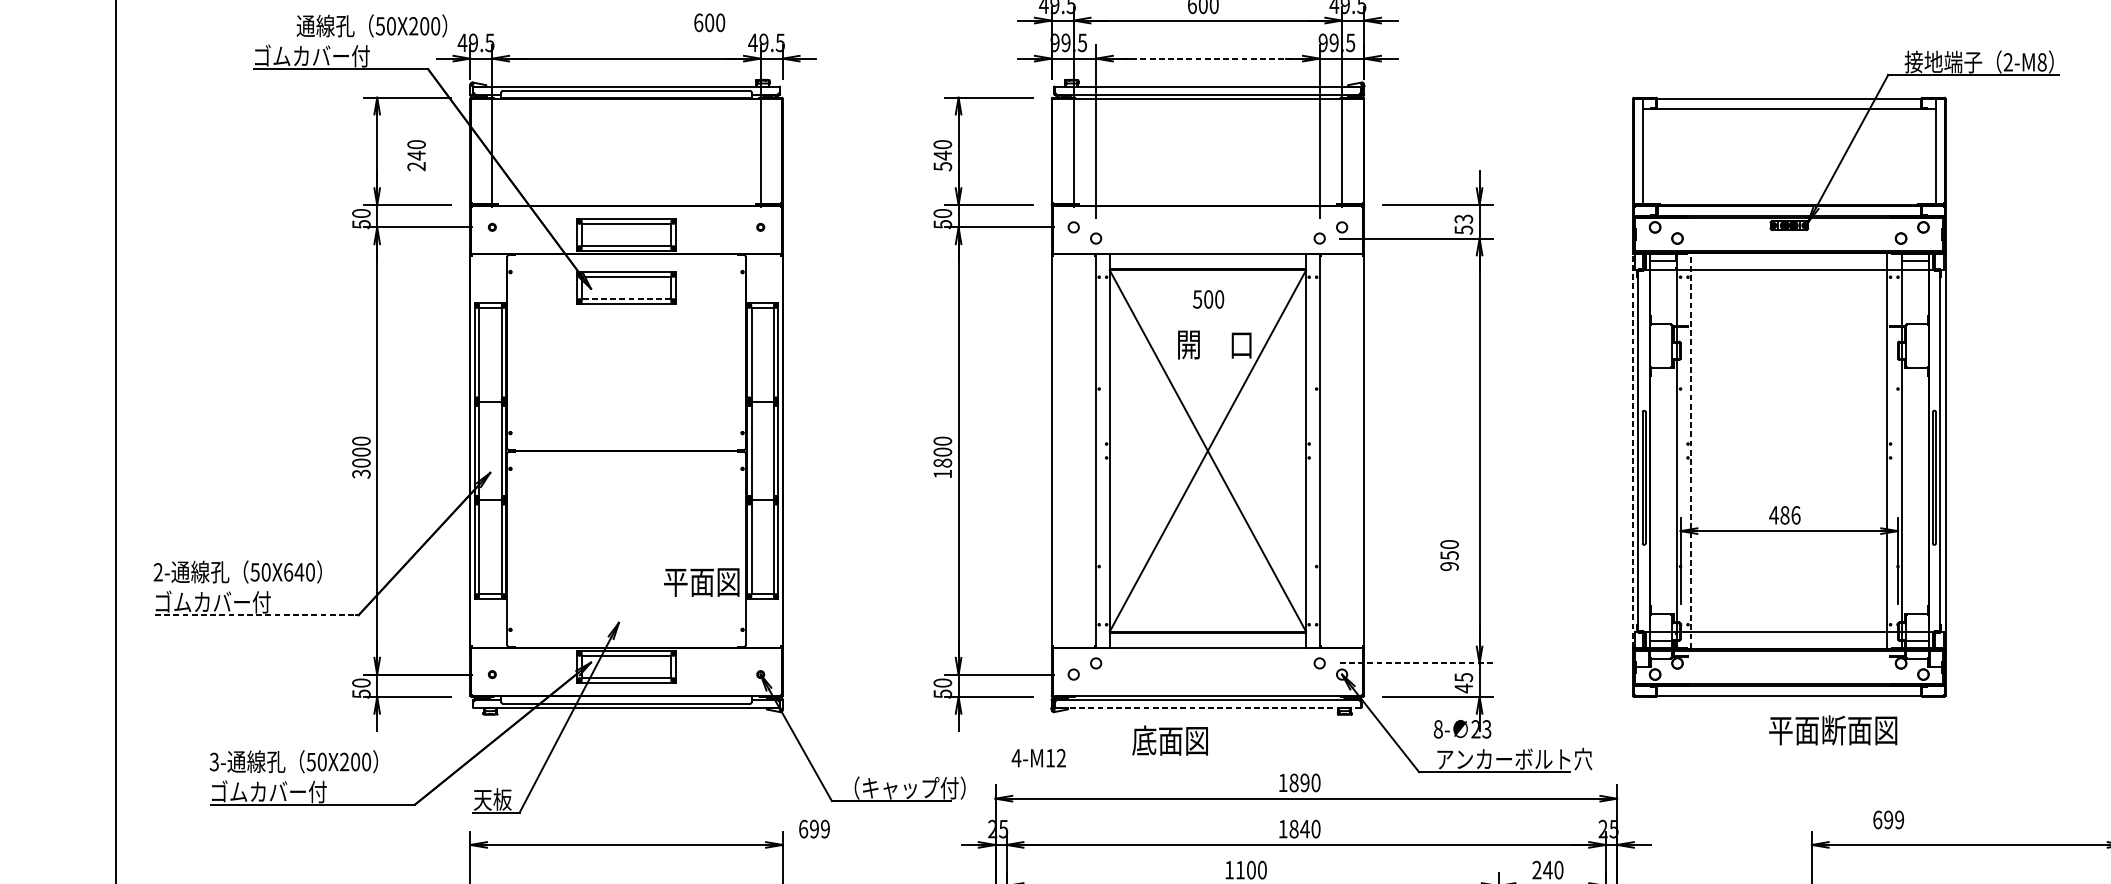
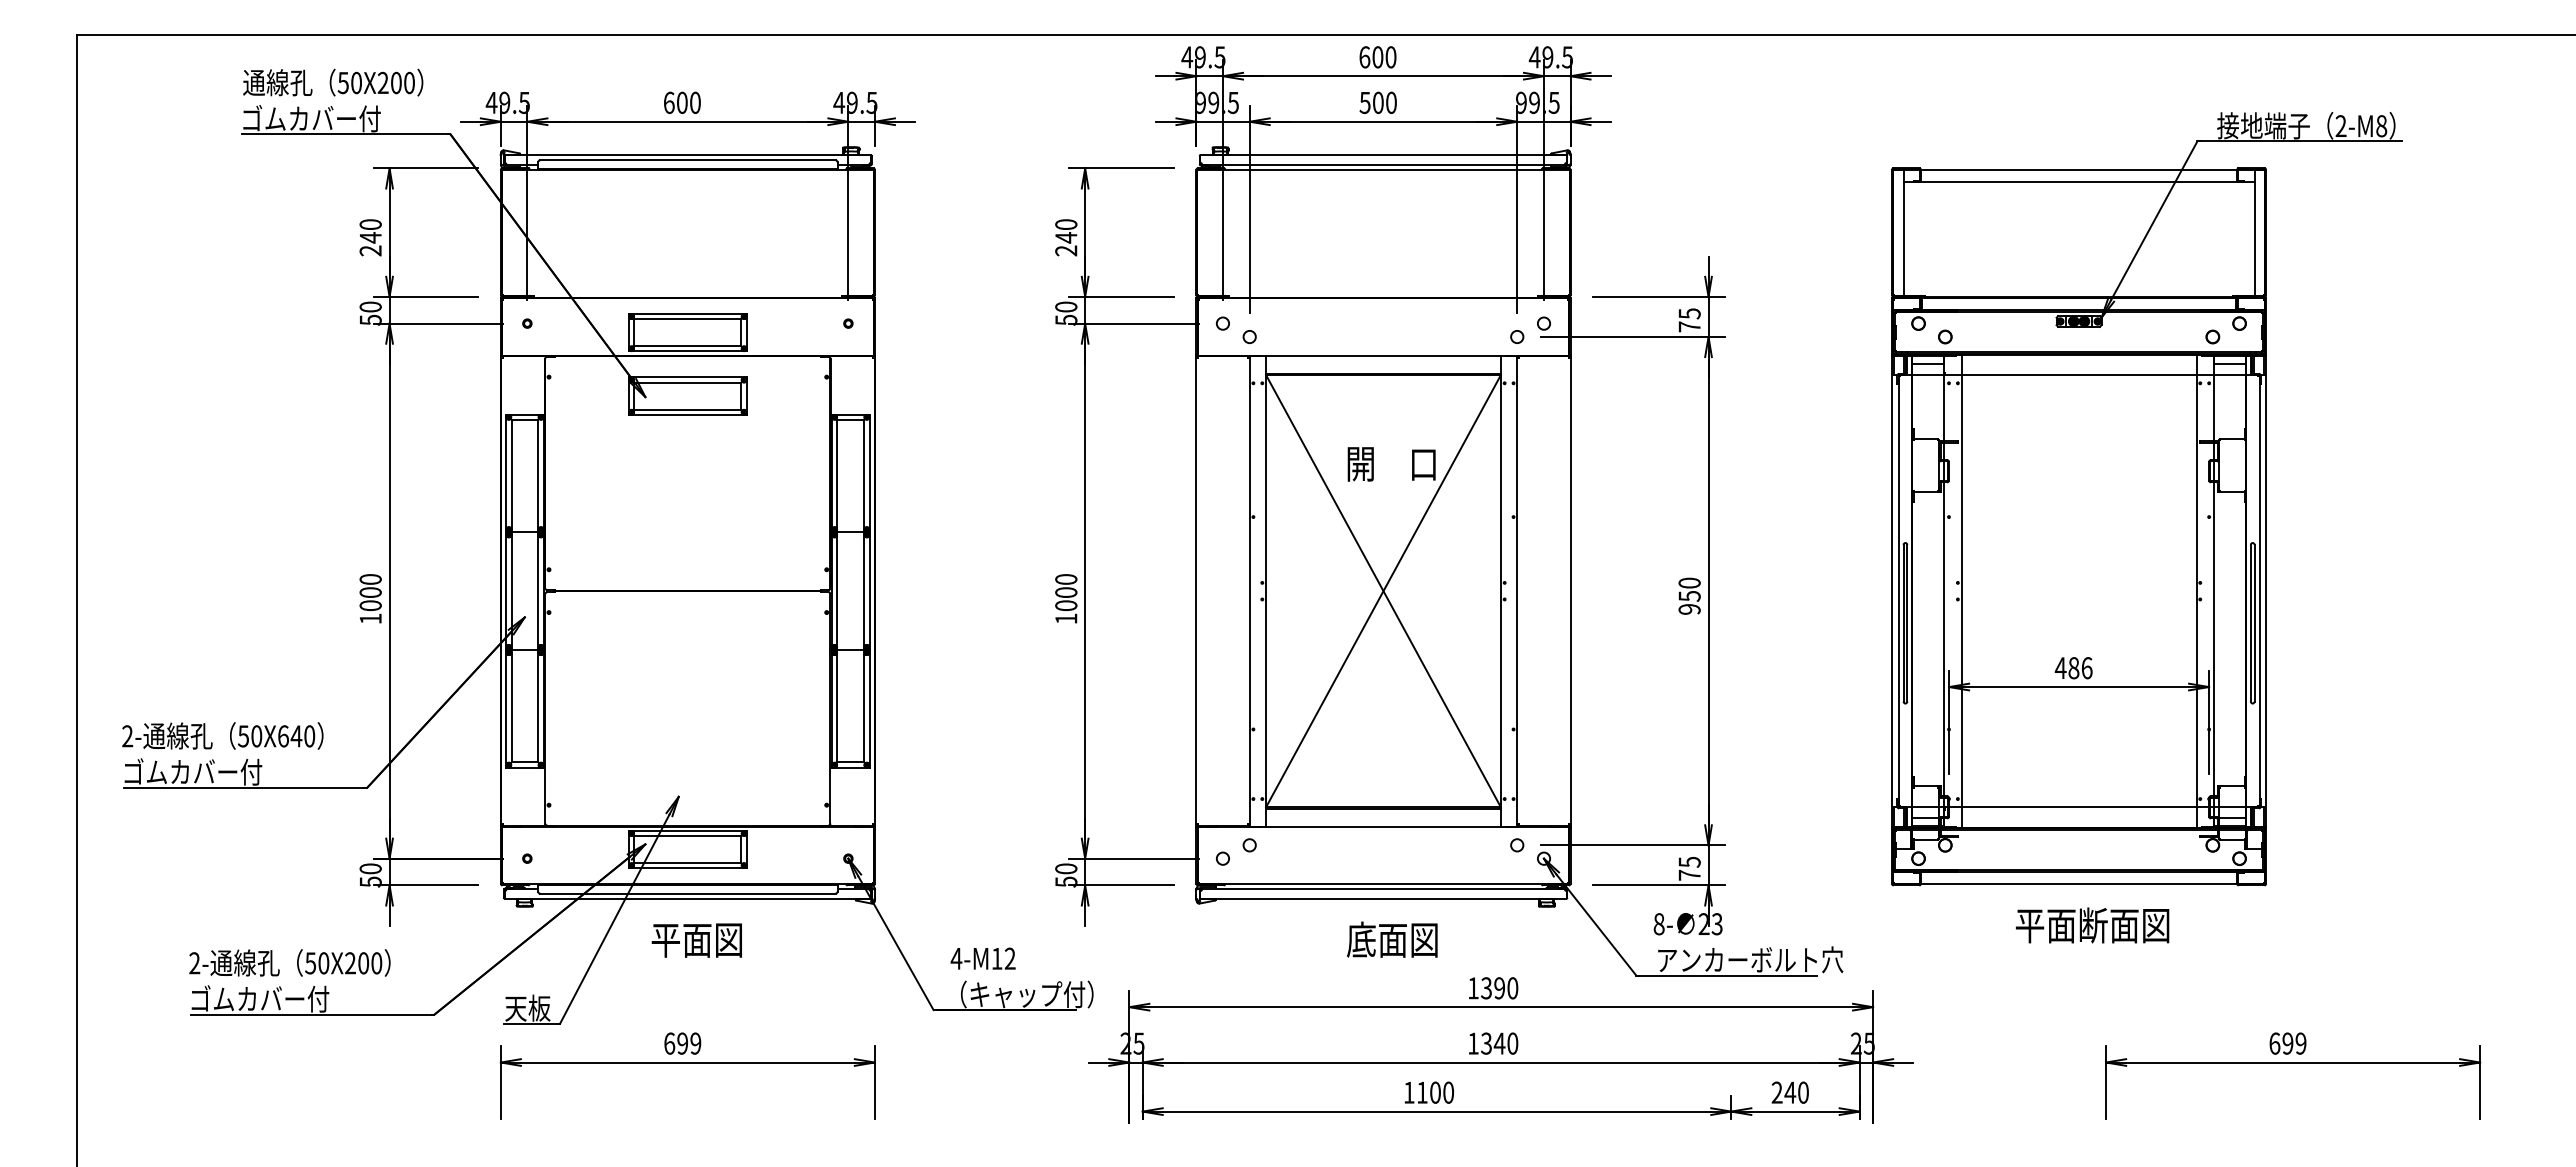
text: (709, 22) -> (682, 102), moved
text: (372, 25) -> (333, 82), moved
line: (1207, 58) -> (1383, 121), dashed -> solid
text: (416, 155) -> (370, 237), moved
text: (942, 166) -> (1066, 250), 540 -> 240
text: (1463, 224) -> (1689, 320), 53 -> 75
line: (626, 299) -> (687, 409), dashed -> solid
text: (1207, 299) -> (1377, 102), moved
line: (1633, 450) -> (1892, 590), dashed -> solid
line: (1691, 451) -> (1961, 591), dashed -> solid
text: (942, 462) -> (1066, 605), 1800 -> 1000
text: (361, 473) -> (370, 618), 3000 -> 1000
text: (1449, 554) -> (1689, 595), moved
text: (701, 582) -> (696, 940), moved
line: (255, 615) -> (244, 787), dashed -> solid
line: (1416, 663) -> (1632, 845), dashed -> solid
text: (1463, 688) -> (1689, 875), 45 -> 75
line: (1207, 707) -> (1383, 898), dashed -> solid
text: (1833, 730) -> (2092, 925), moved
text: (1170, 740) -> (1392, 939), moved
text: (1038, 757) -> (982, 958), moved
text: (214, 762) -> (194, 963), 3- -> 2-
text: (1294, 783) -> (1486, 988), 1890 -> 1390
text: (1888, 819) -> (2287, 1043), moved
text: (814, 829) -> (682, 1043), moved
text: (1294, 829) -> (1486, 1043), 1840 -> 1340

